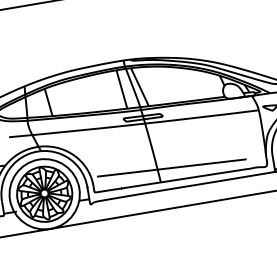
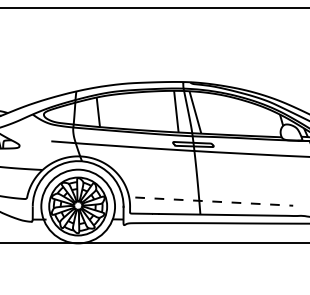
line: (172, 167) -> (214, 201), solid -> dashed

